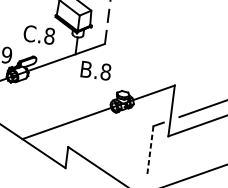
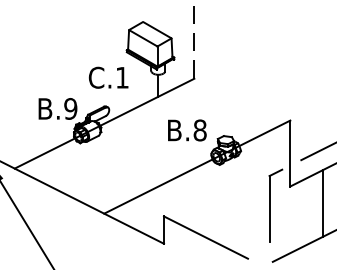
text: (49, 36) -> (122, 77), C.8 -> C.1
text: (96, 70) -> (187, 130), moved
line: (150, 151) -> (269, 208), dashed -> solid
line: (192, 152) -> (323, 203), added

